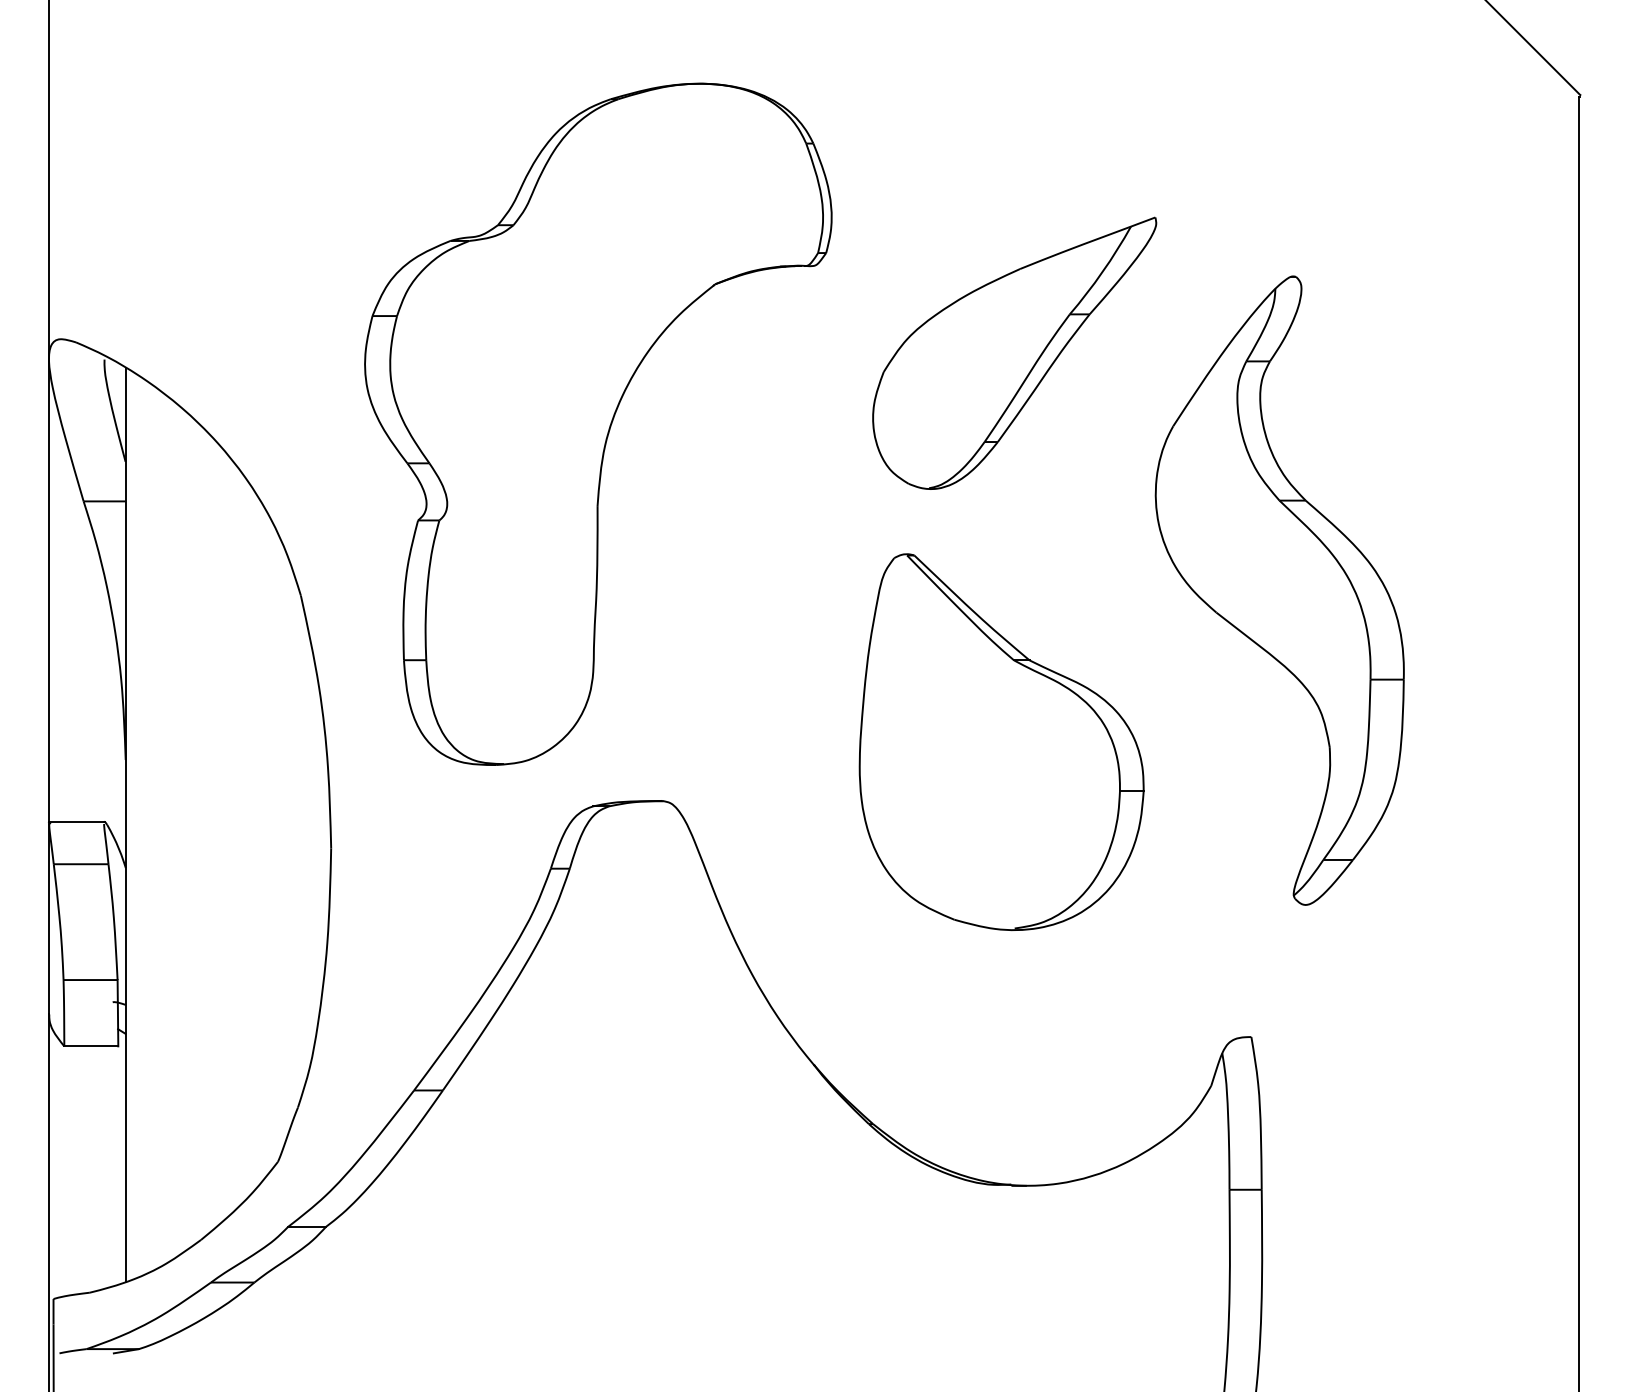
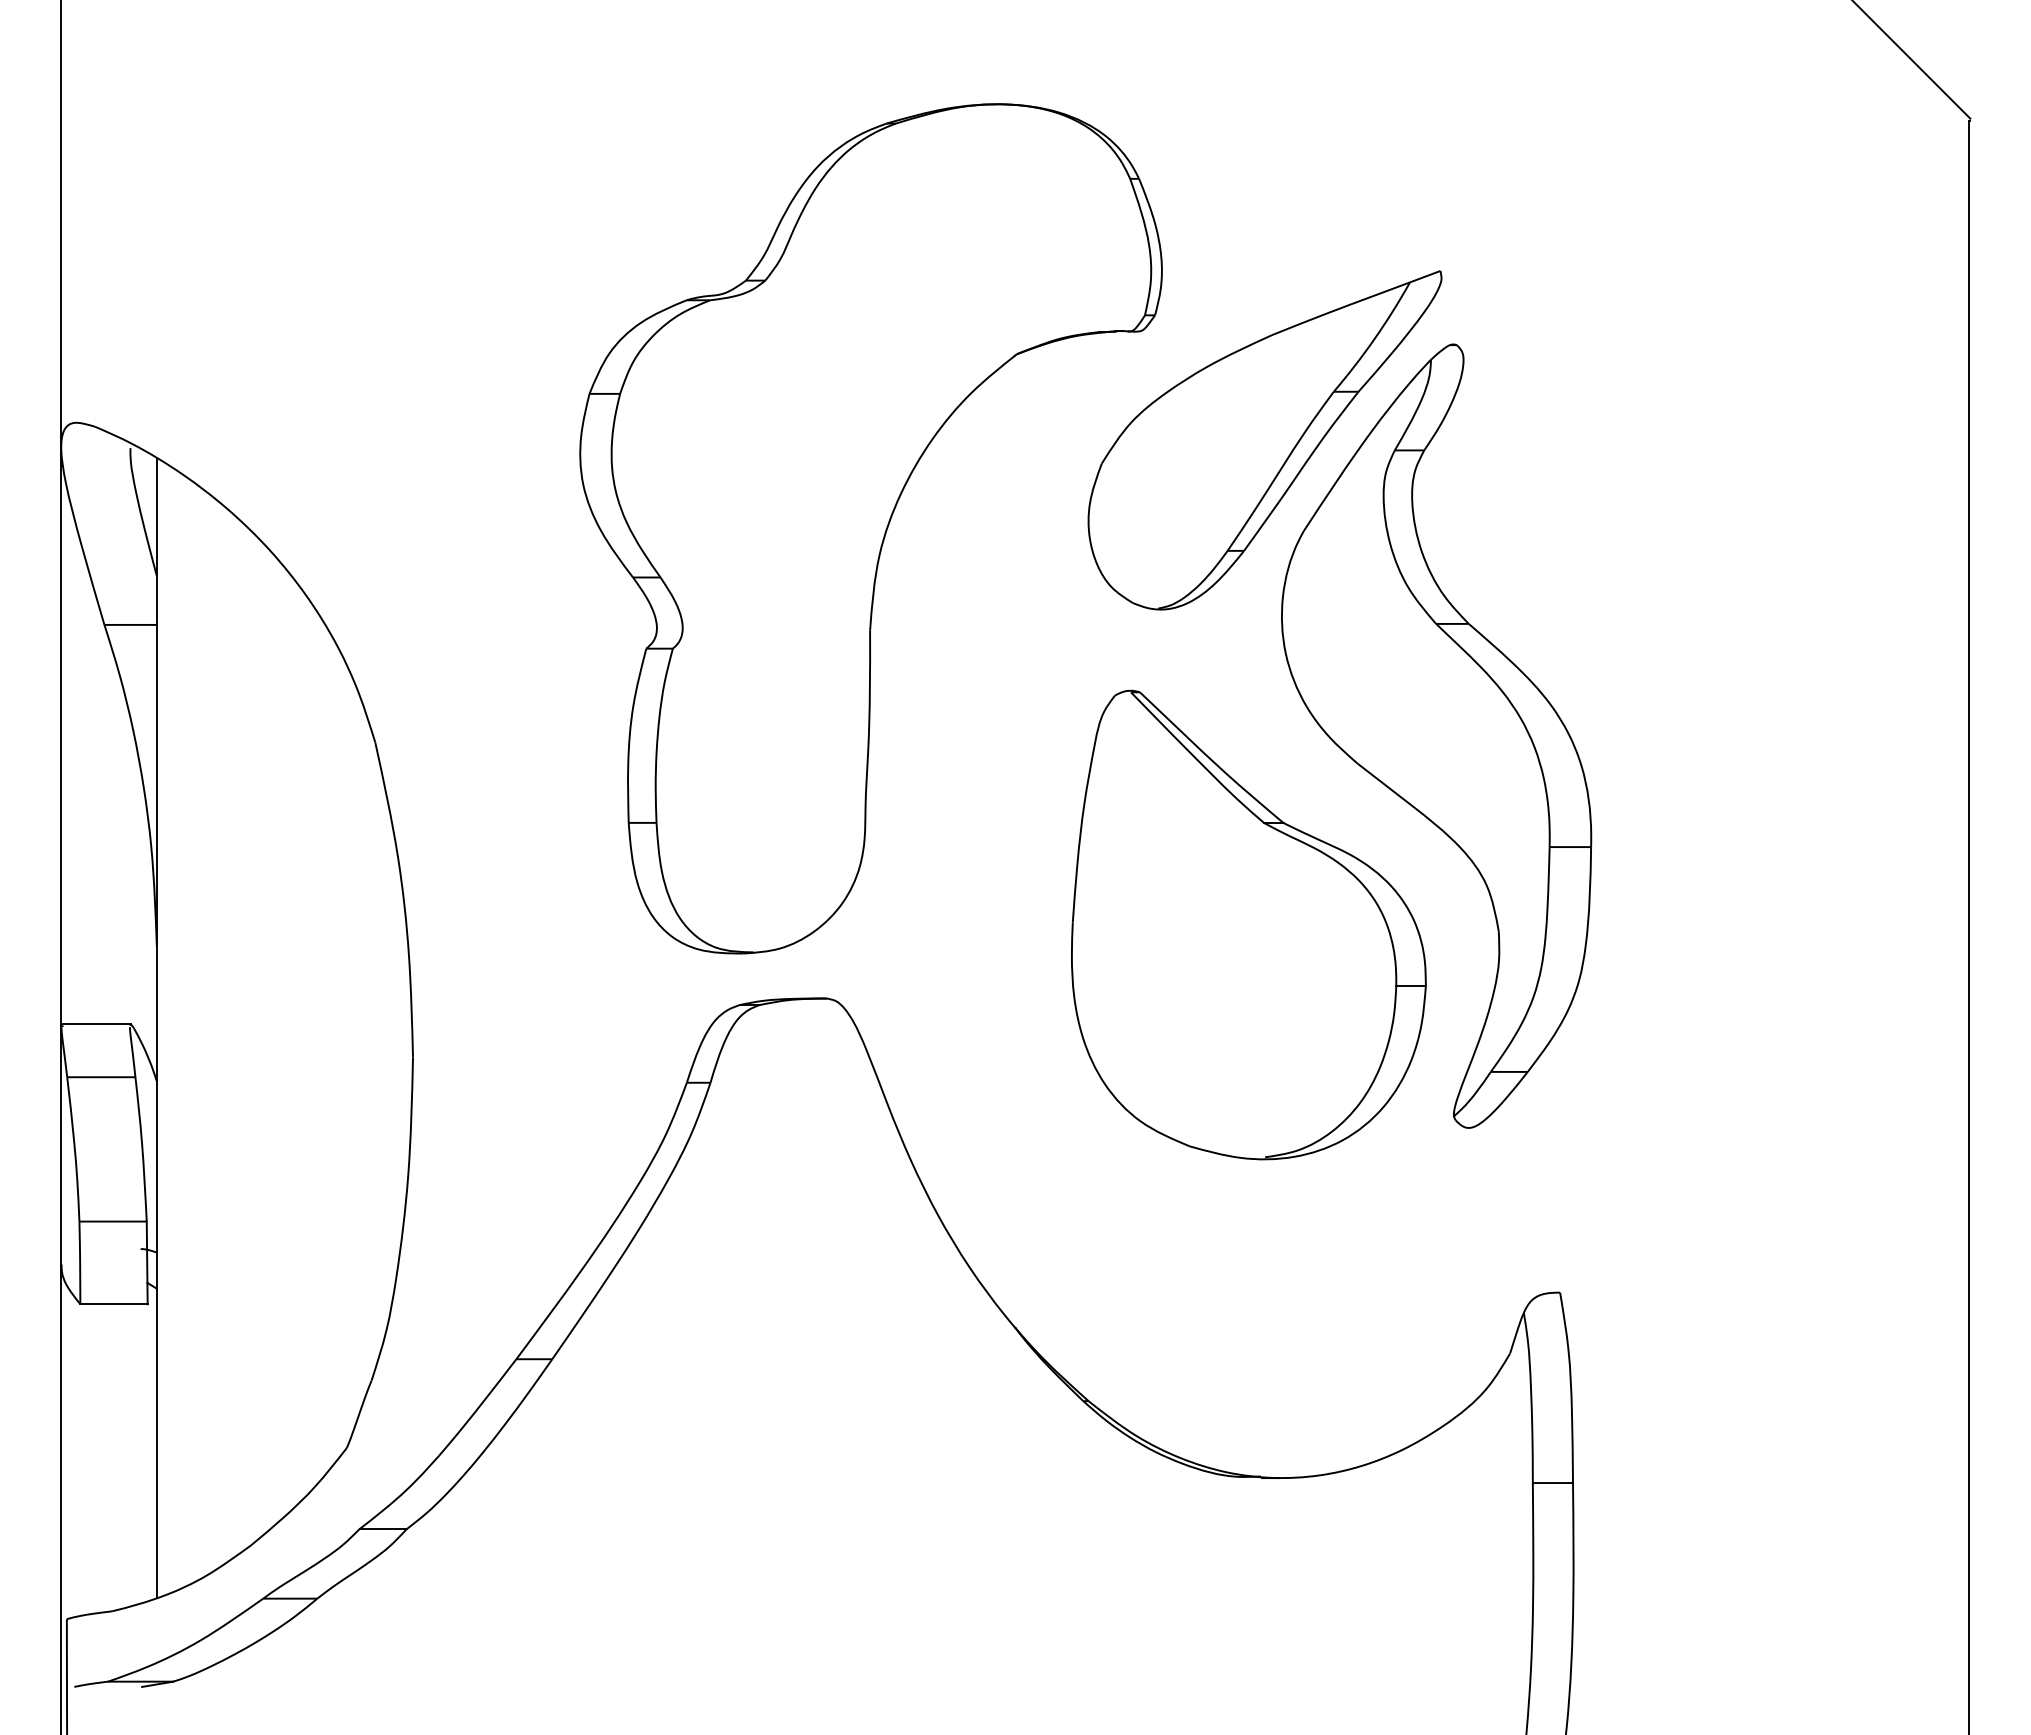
part: (597, 424) -> (870, 528), moved
part: (1279, 590) -> (1436, 735), moved

